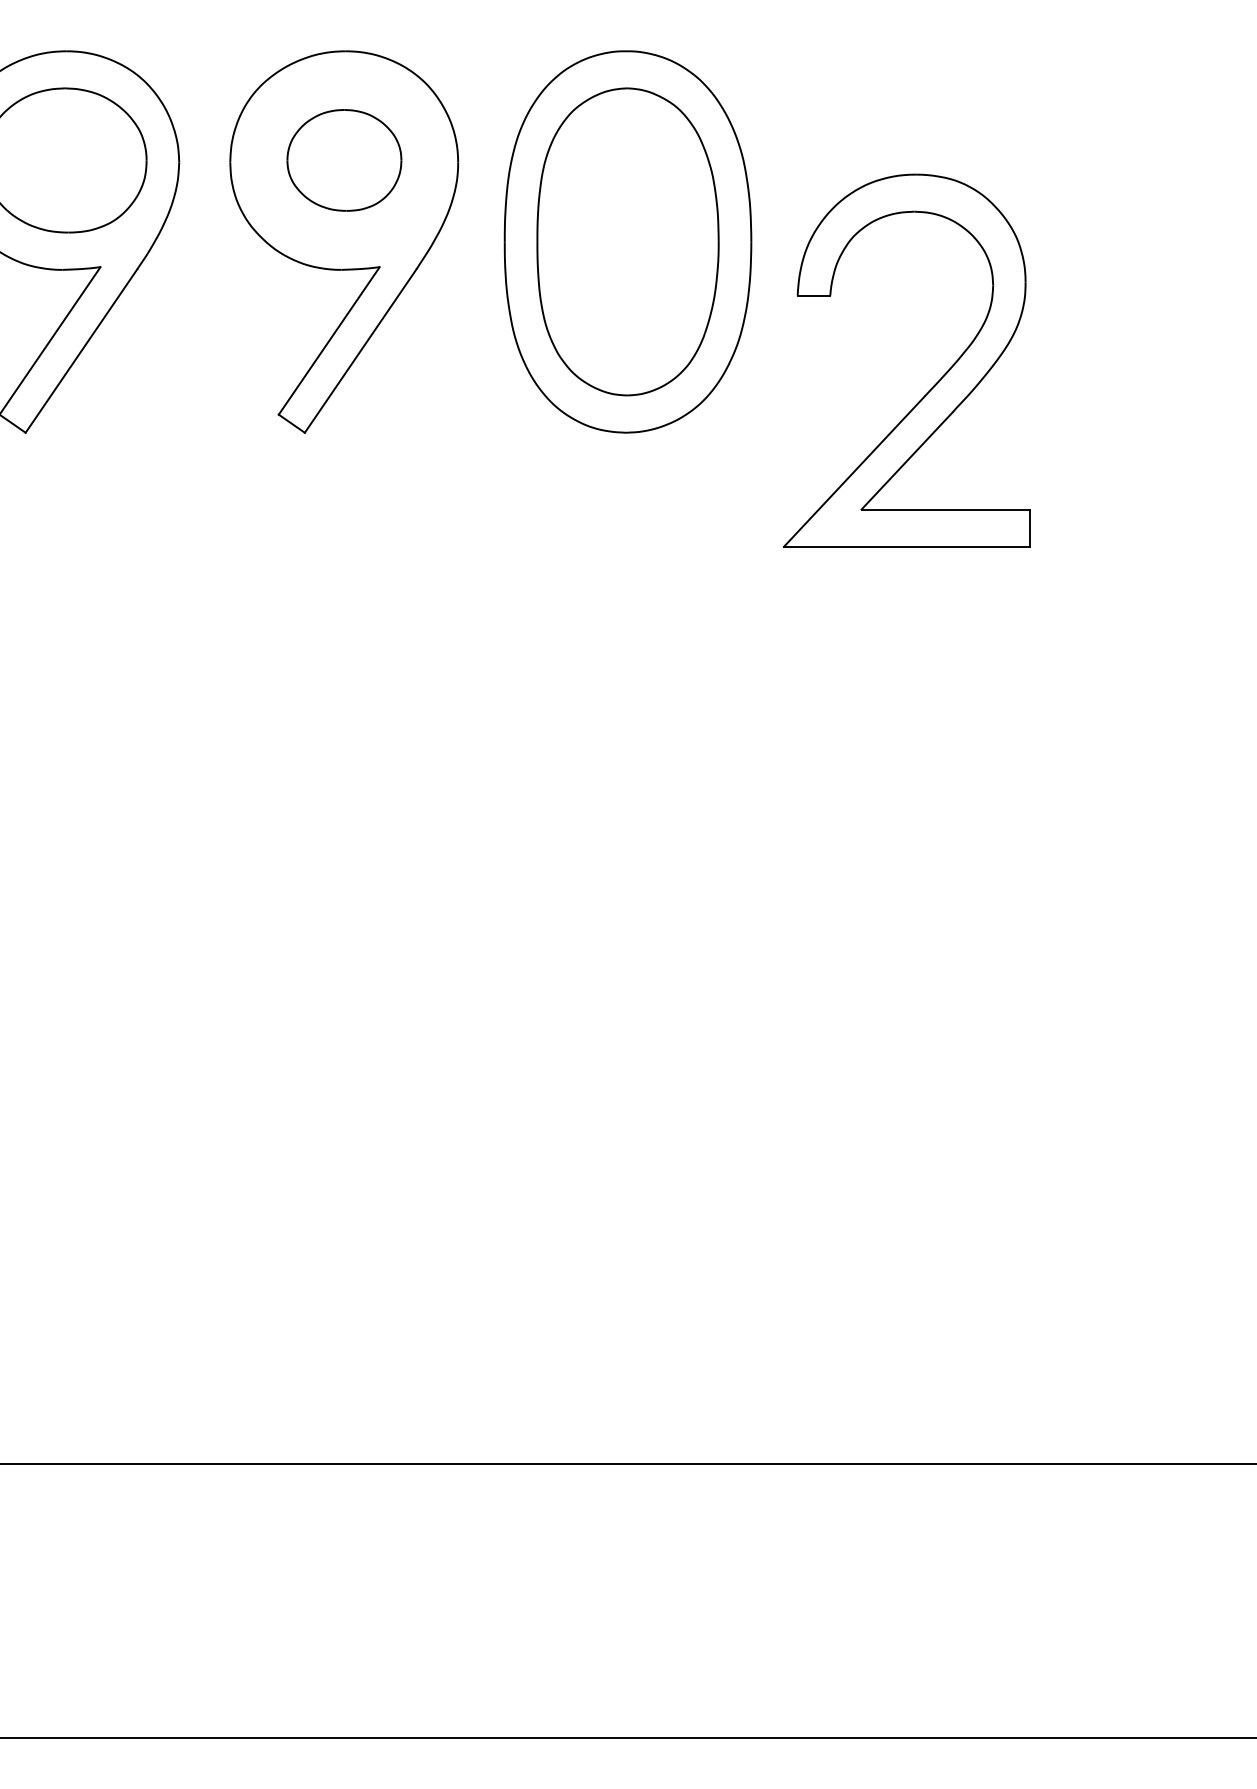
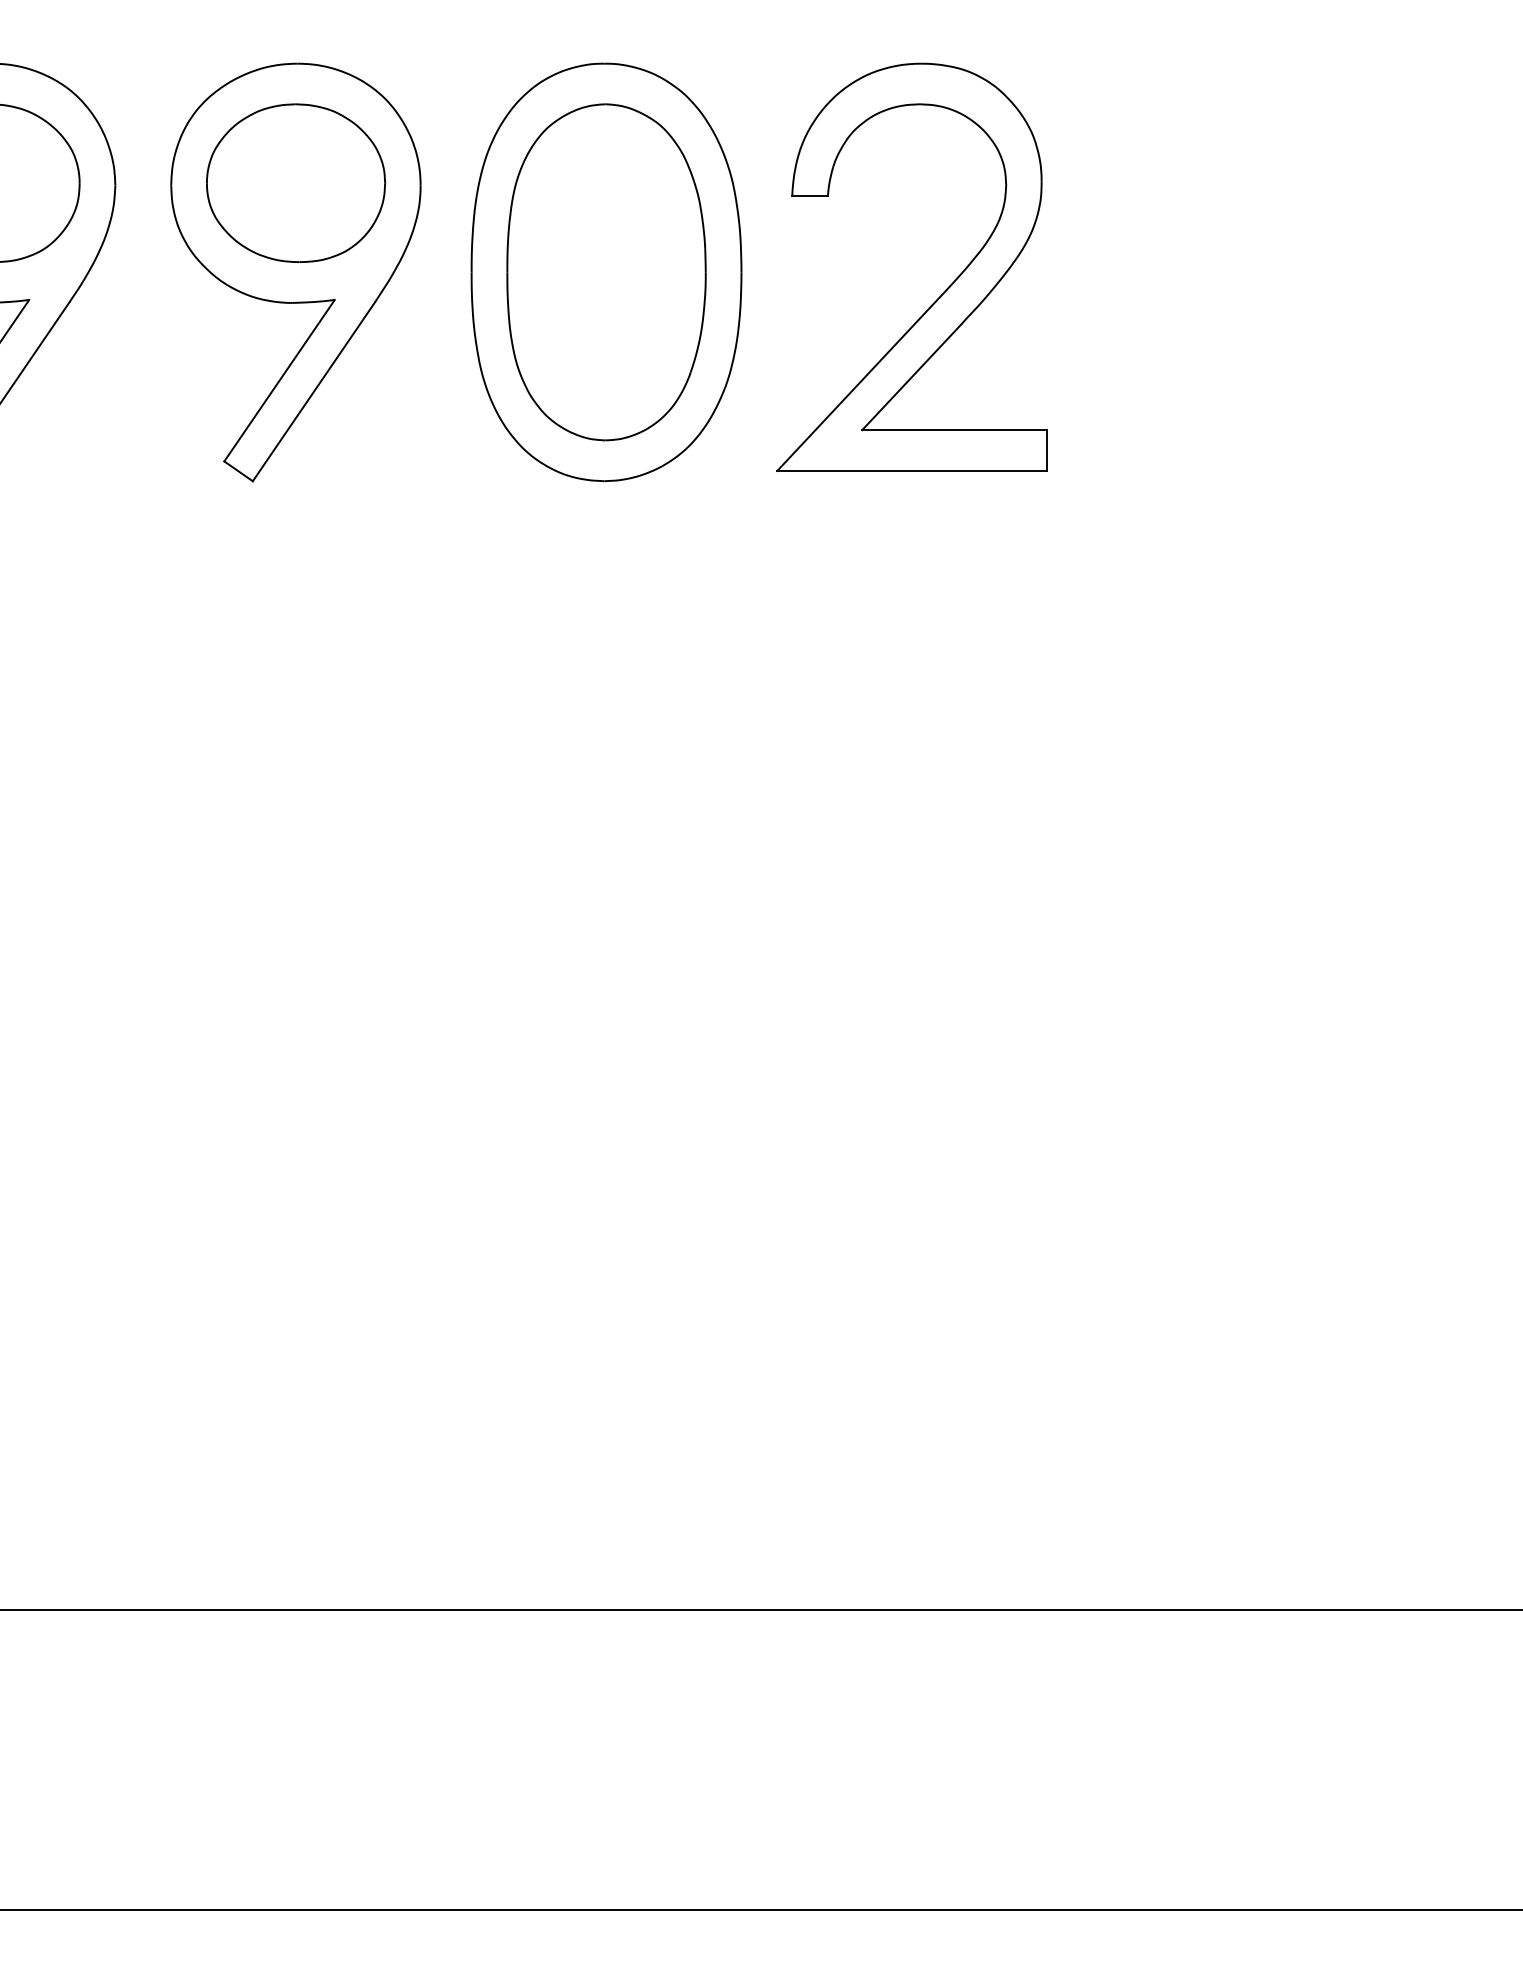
part: (344, 159) -> (296, 182), size x1.43
part: (936, 381) -> (944, 290), moved

